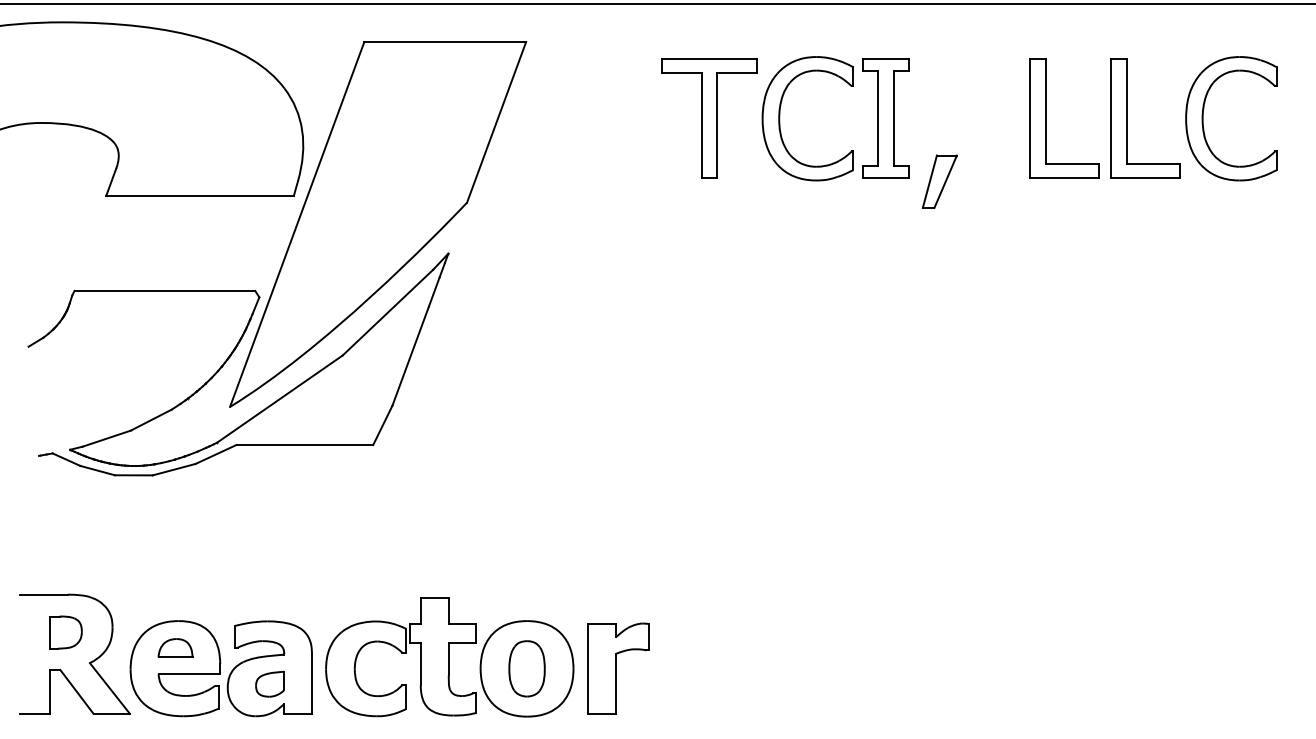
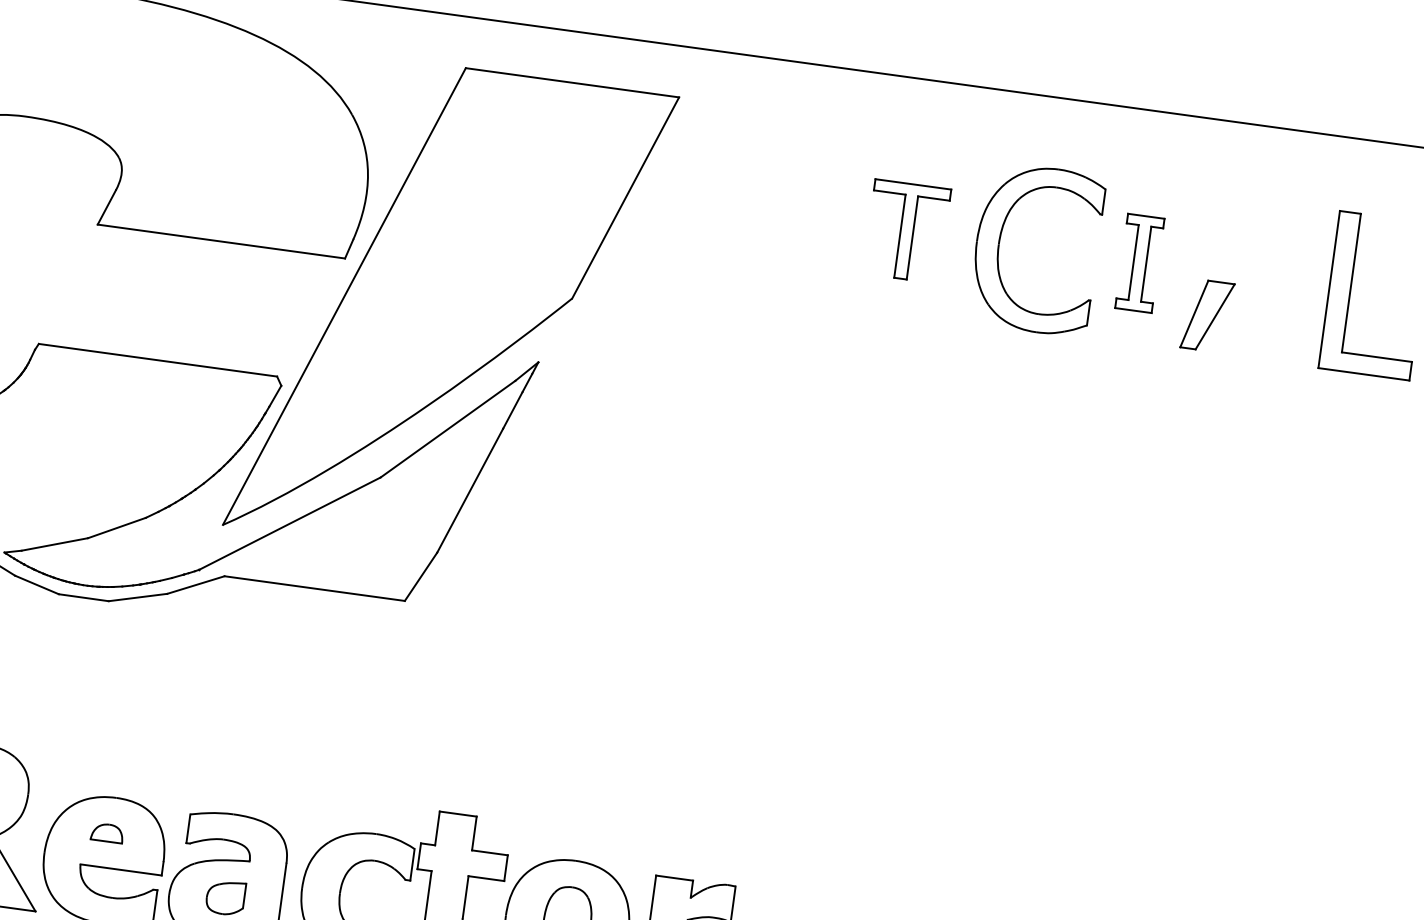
part: (709, 118) -> (907, 231), size x0.6
part: (885, 118) -> (1139, 263), size x0.6
part: (939, 181) -> (1207, 315), moved
part: (175, 647) -> (107, 832), size x0.7

